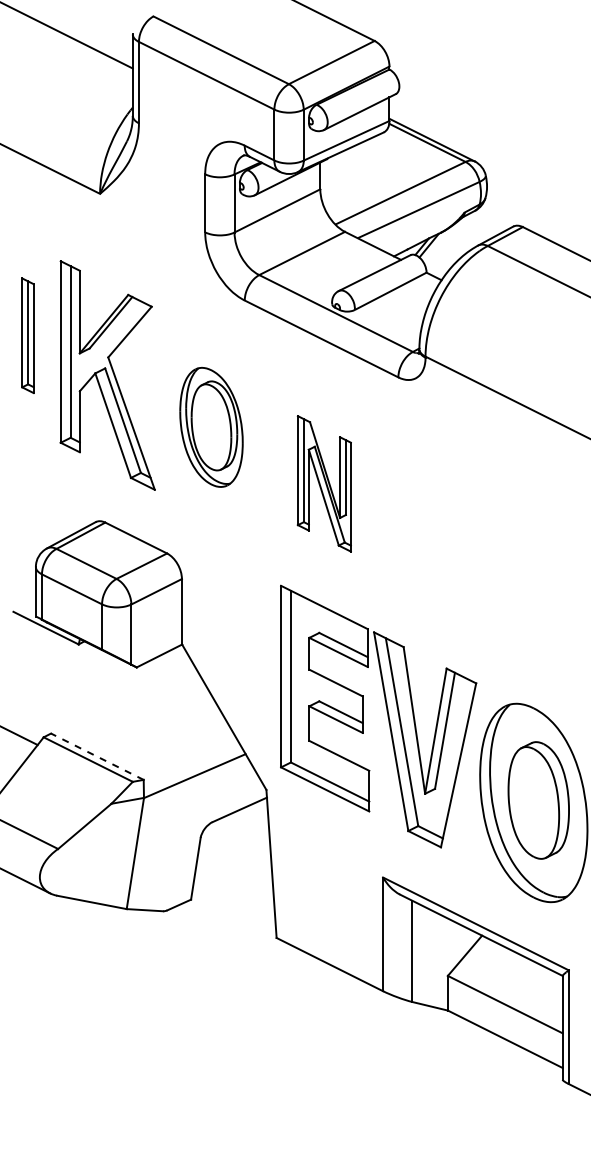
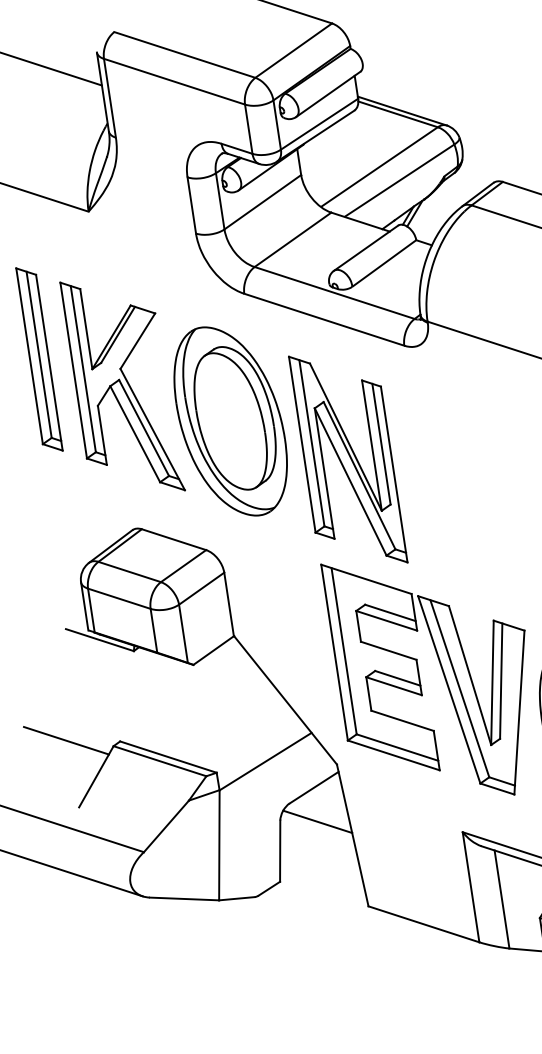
part: (27, 335) -> (39, 359), size x1.67
part: (211, 427) -> (230, 421), size x1.67
part: (324, 483) -> (348, 459), size x1.67
line: (97, 756) -> (168, 756), dashed -> solid
line: (238, 844) -> (317, 821), added

